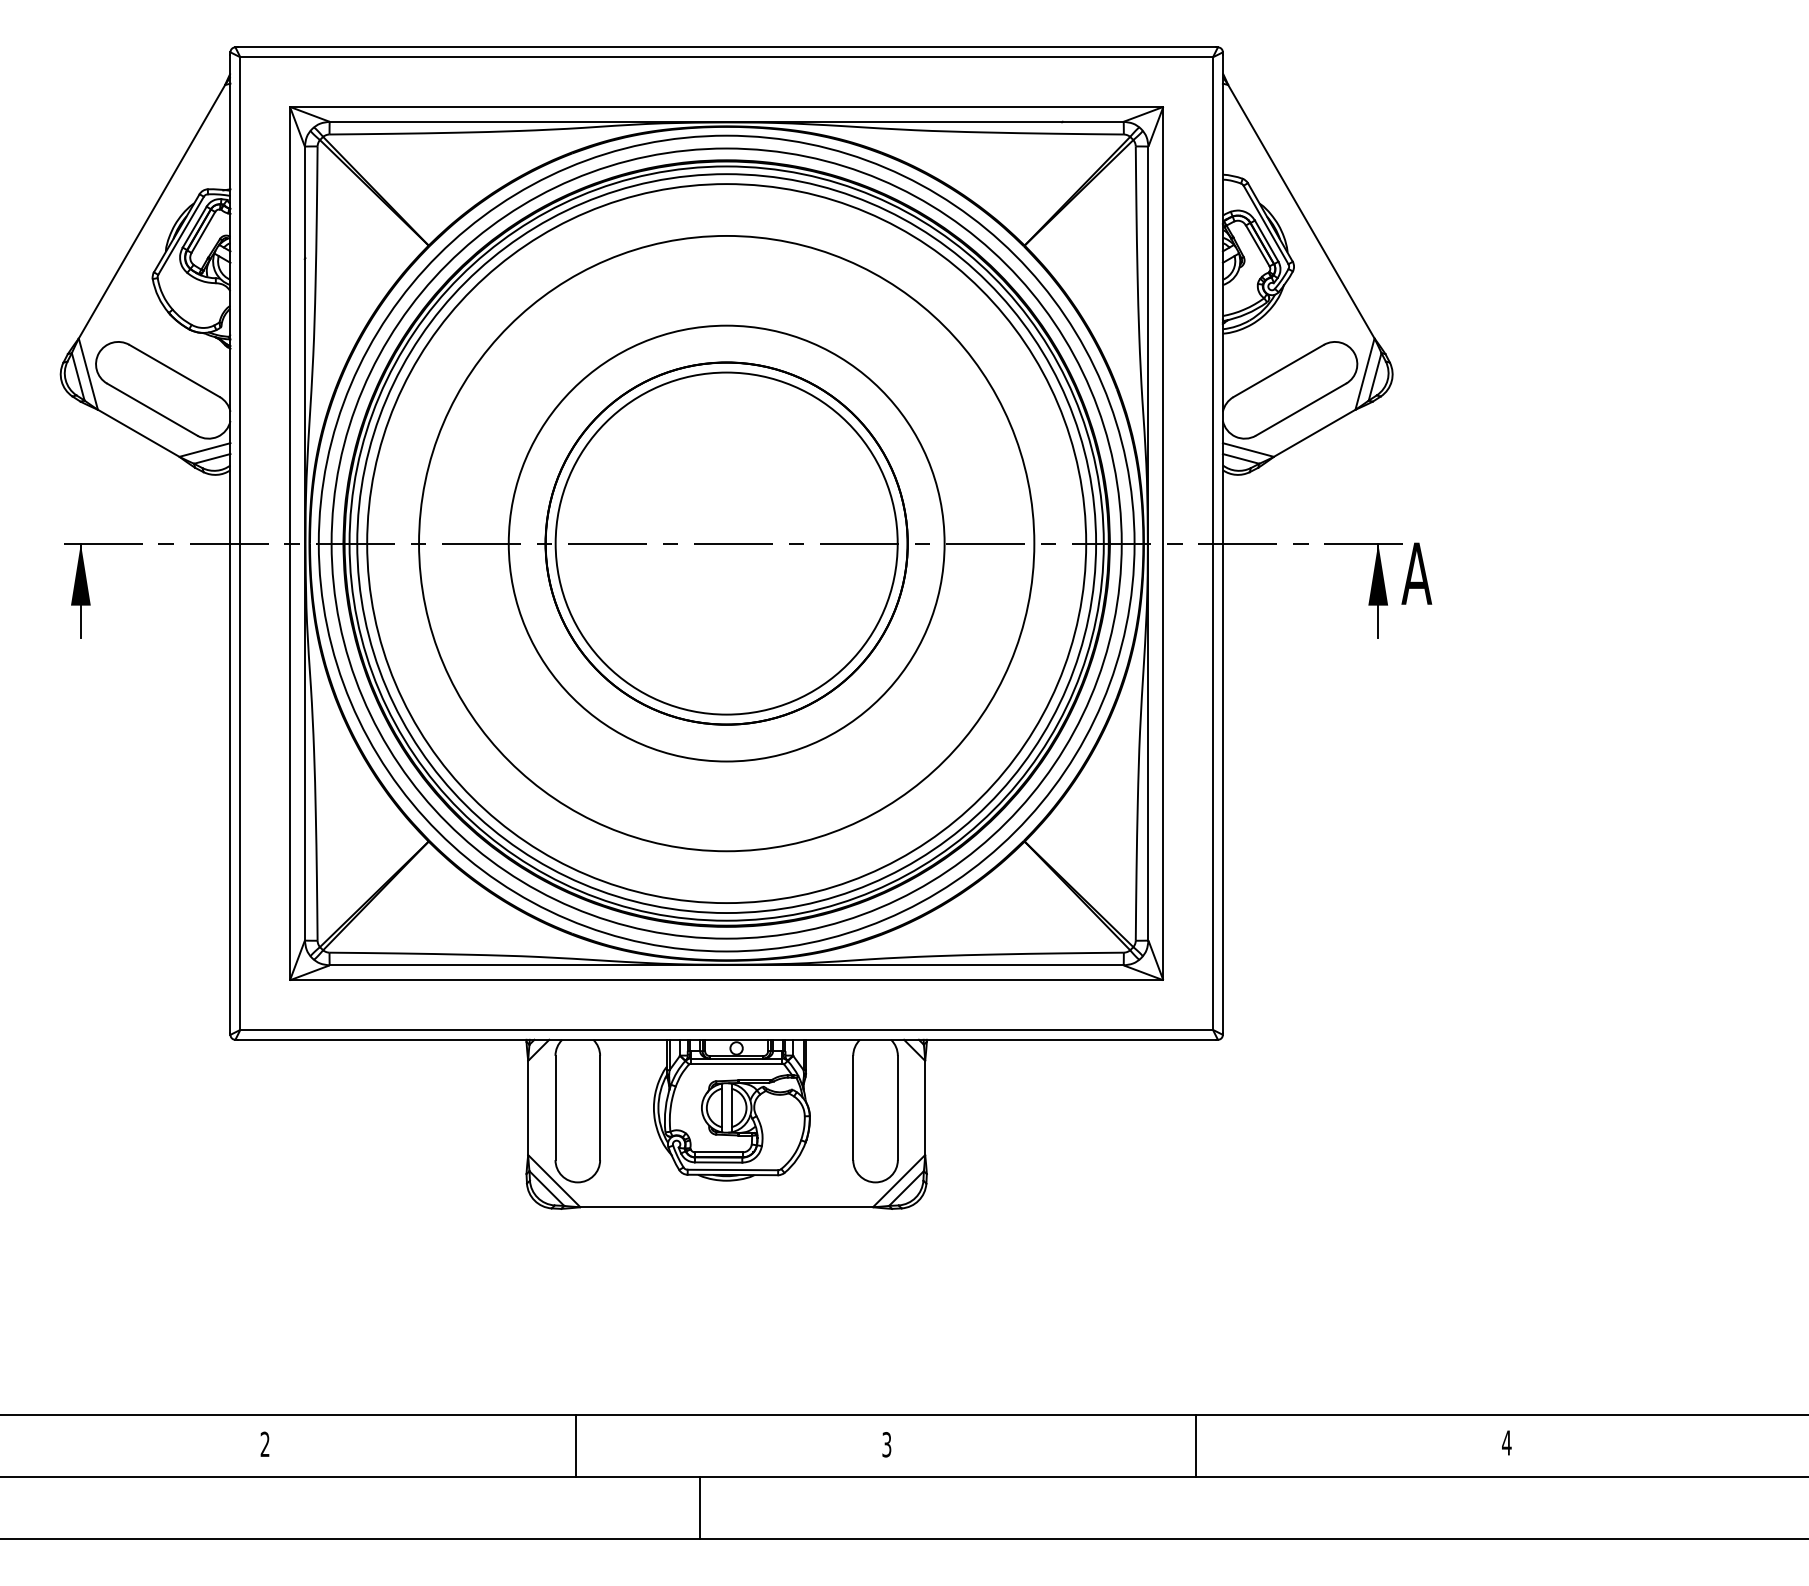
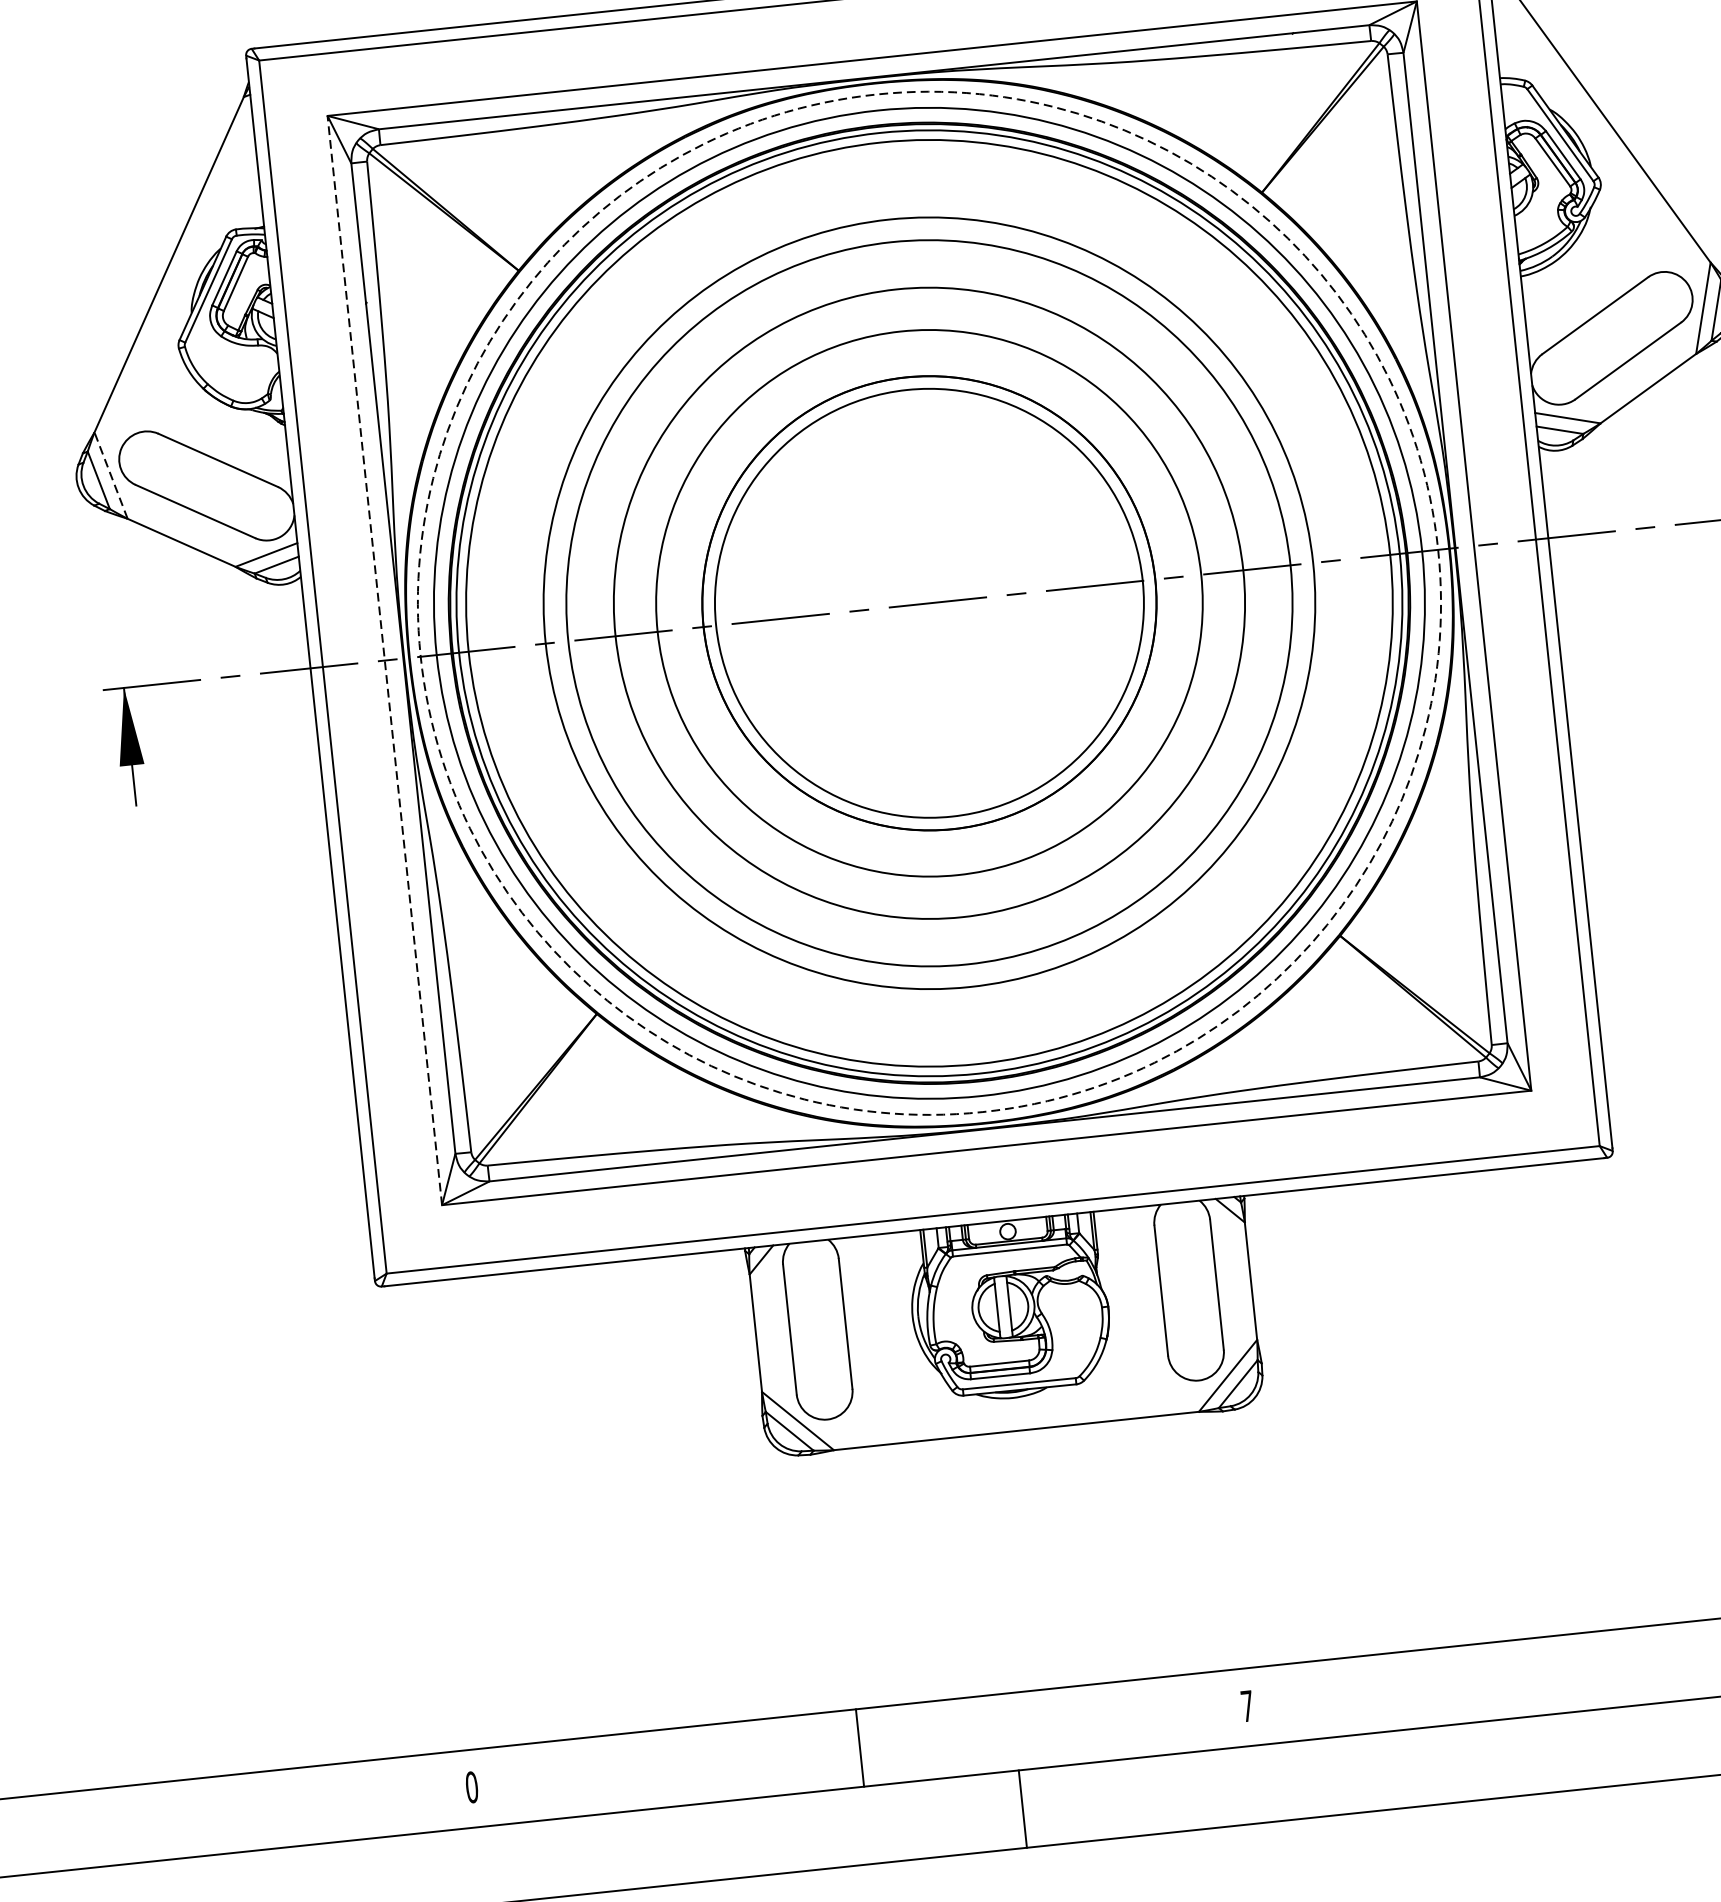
line: (88, 374) -> (111, 476), solid -> dashed
line: (290, 543) -> (385, 660), solid -> dashed
circle: (726, 543) -> (929, 603), size x0.7
circle: (726, 543) -> (929, 603), size x1.6
circle: (726, 543) -> (929, 603), solid -> dashed
text: (264, 1444) -> (471, 1787), 2 -> 0
text: (886, 1444) -> (1246, 1705), 3 -> 7
line: (1196, 1445) -> (1633, 1666), removed

